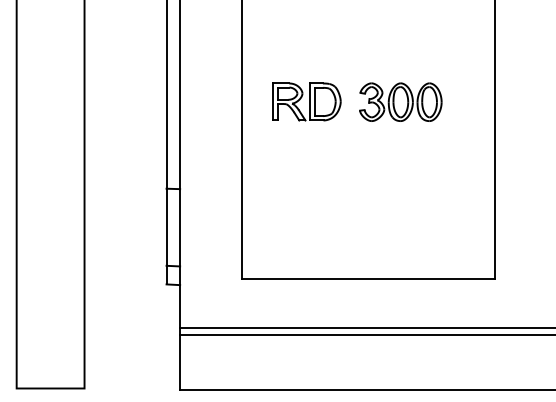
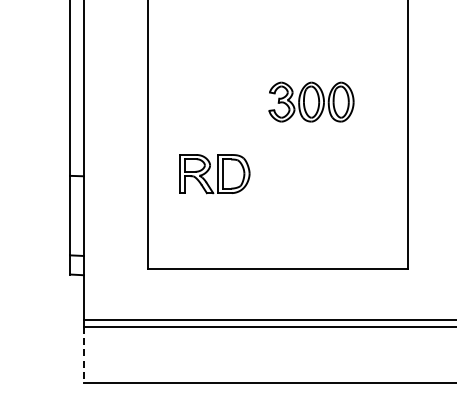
part: (306, 101) -> (214, 173), moved
part: (400, 101) -> (311, 101), moved
line: (180, 362) -> (84, 355), solid -> dashed

